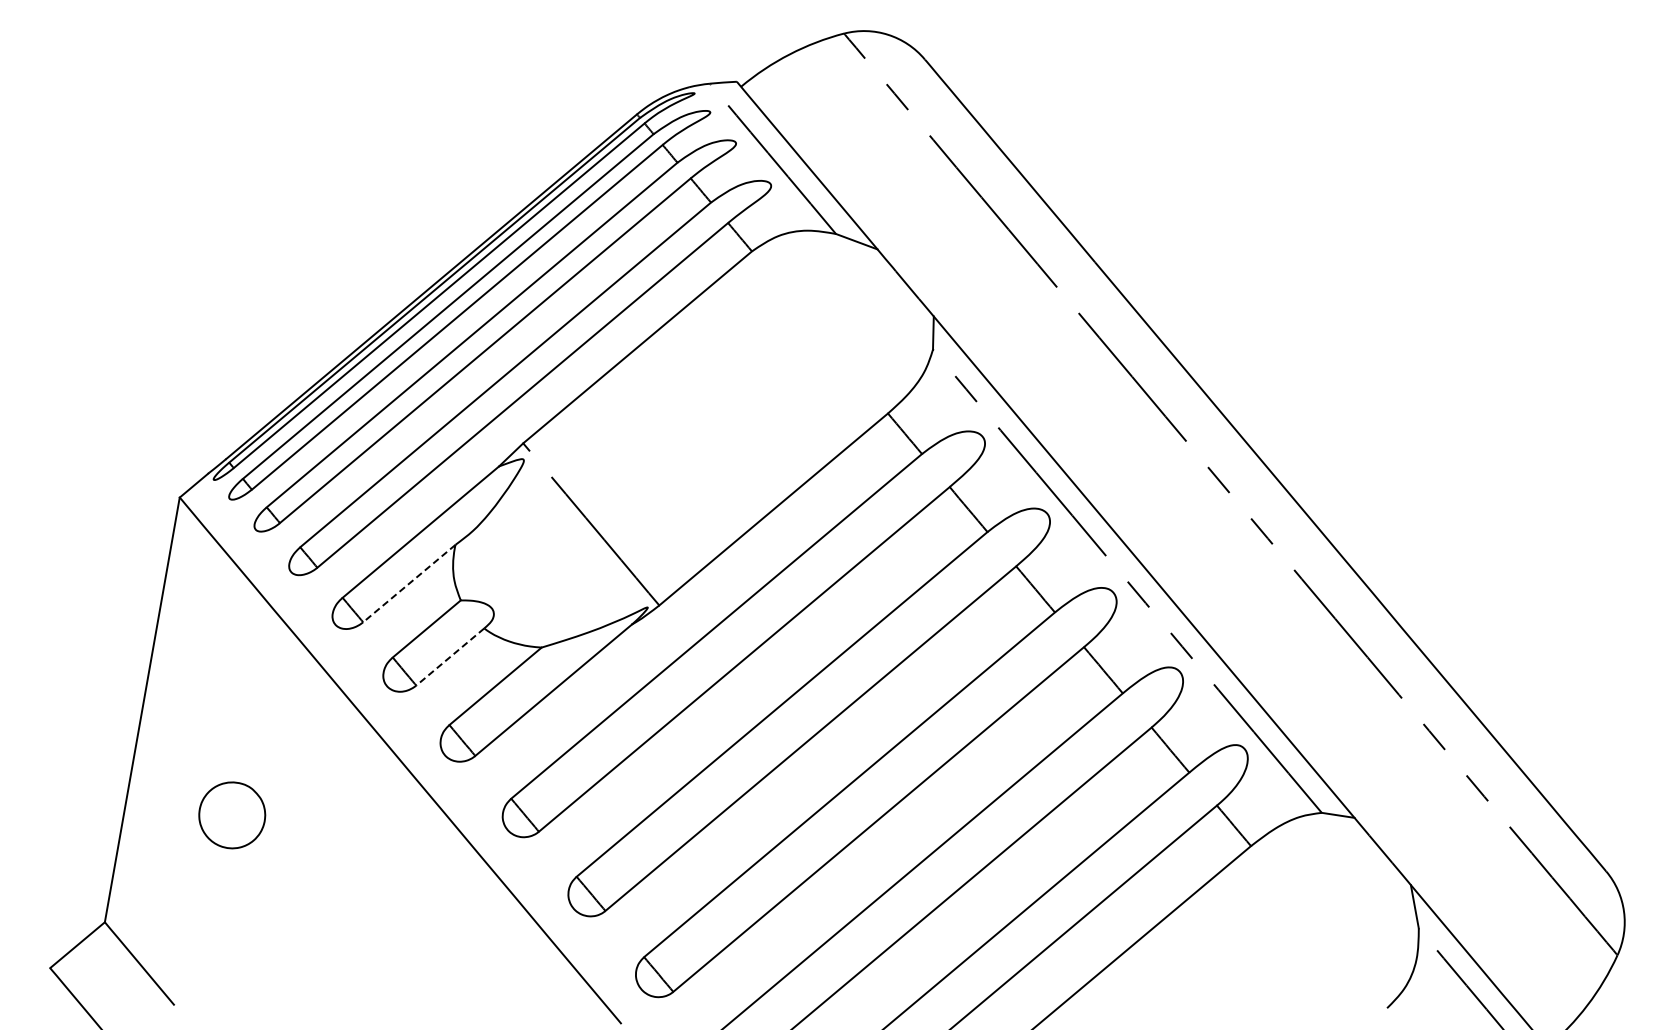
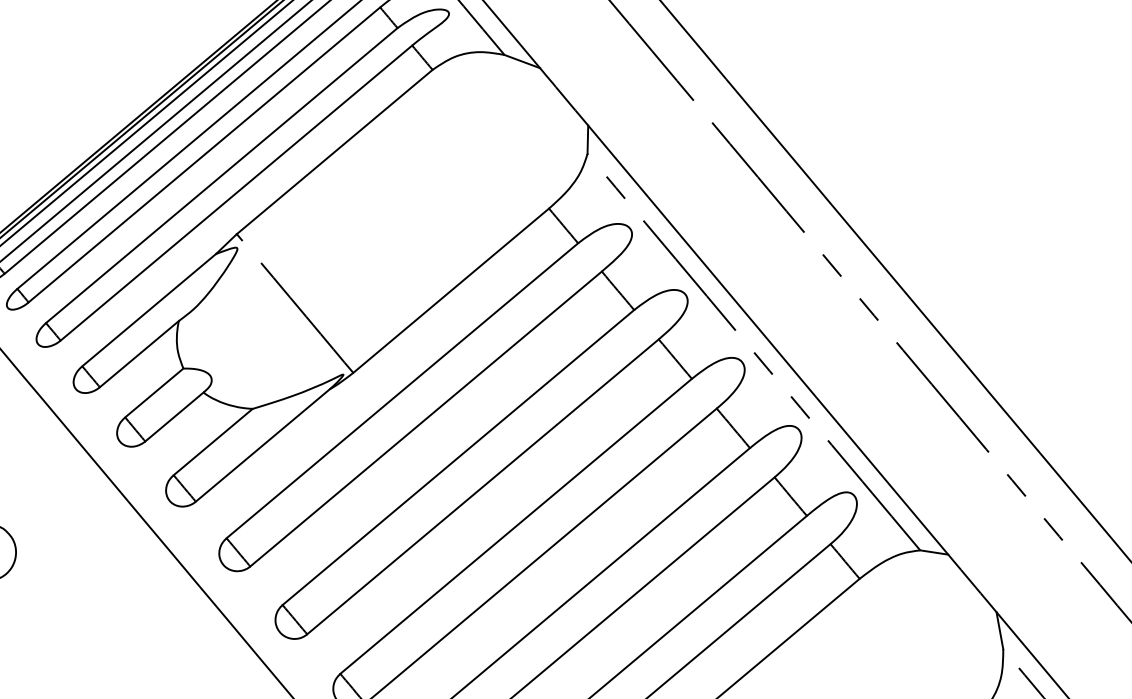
line: (409, 583) -> (139, 354), dashed -> solid
line: (449, 657) -> (173, 417), dashed -> solid

